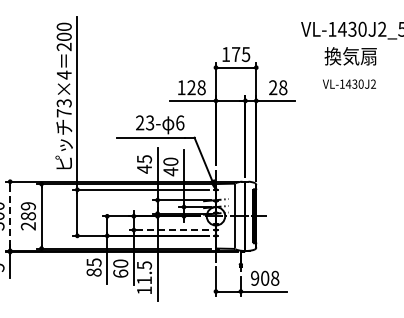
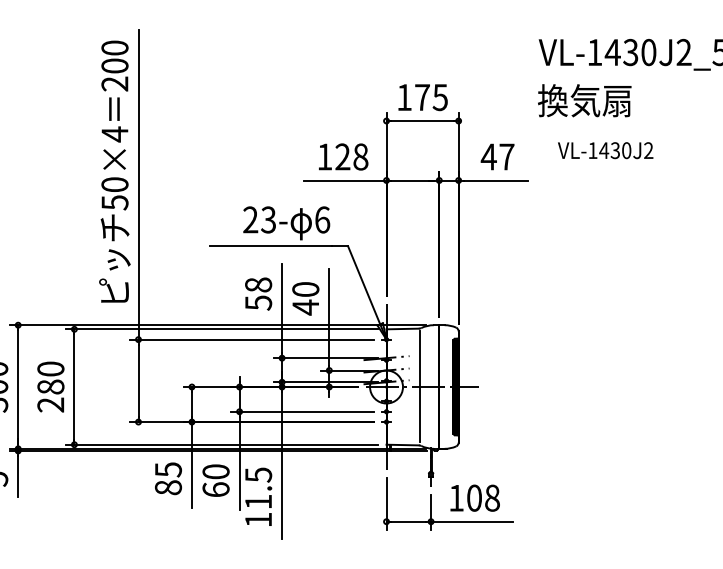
text: (350, 56) -> (584, 101), moved
text: (349, 83) -> (605, 149), moved
text: (277, 87) -> (496, 156), 28 -> 47
text: (63, 108) -> (113, 194), 73×4 -> 50×4
text: (144, 164) -> (258, 294), 45 -> 58
text: (28, 206) -> (50, 369), 289 -> 280
line: (10, 216) -> (18, 387), dashed -> solid
line: (169, 230) -> (303, 412), dashed -> solid
text: (255, 277) -> (457, 496), 908 -> 108

